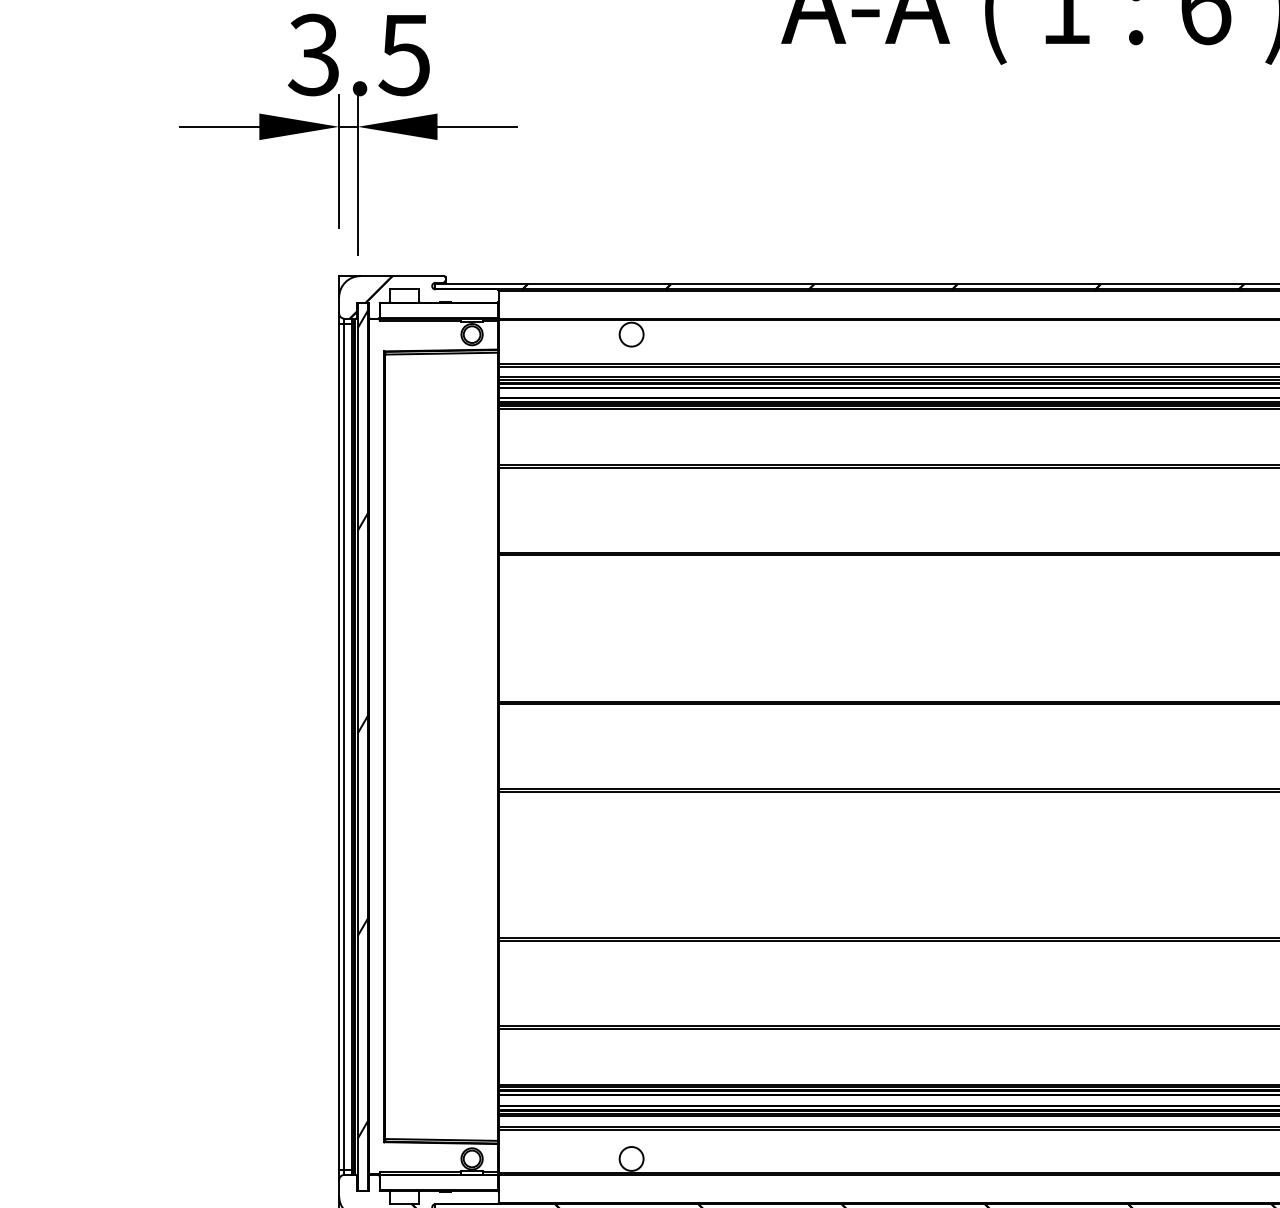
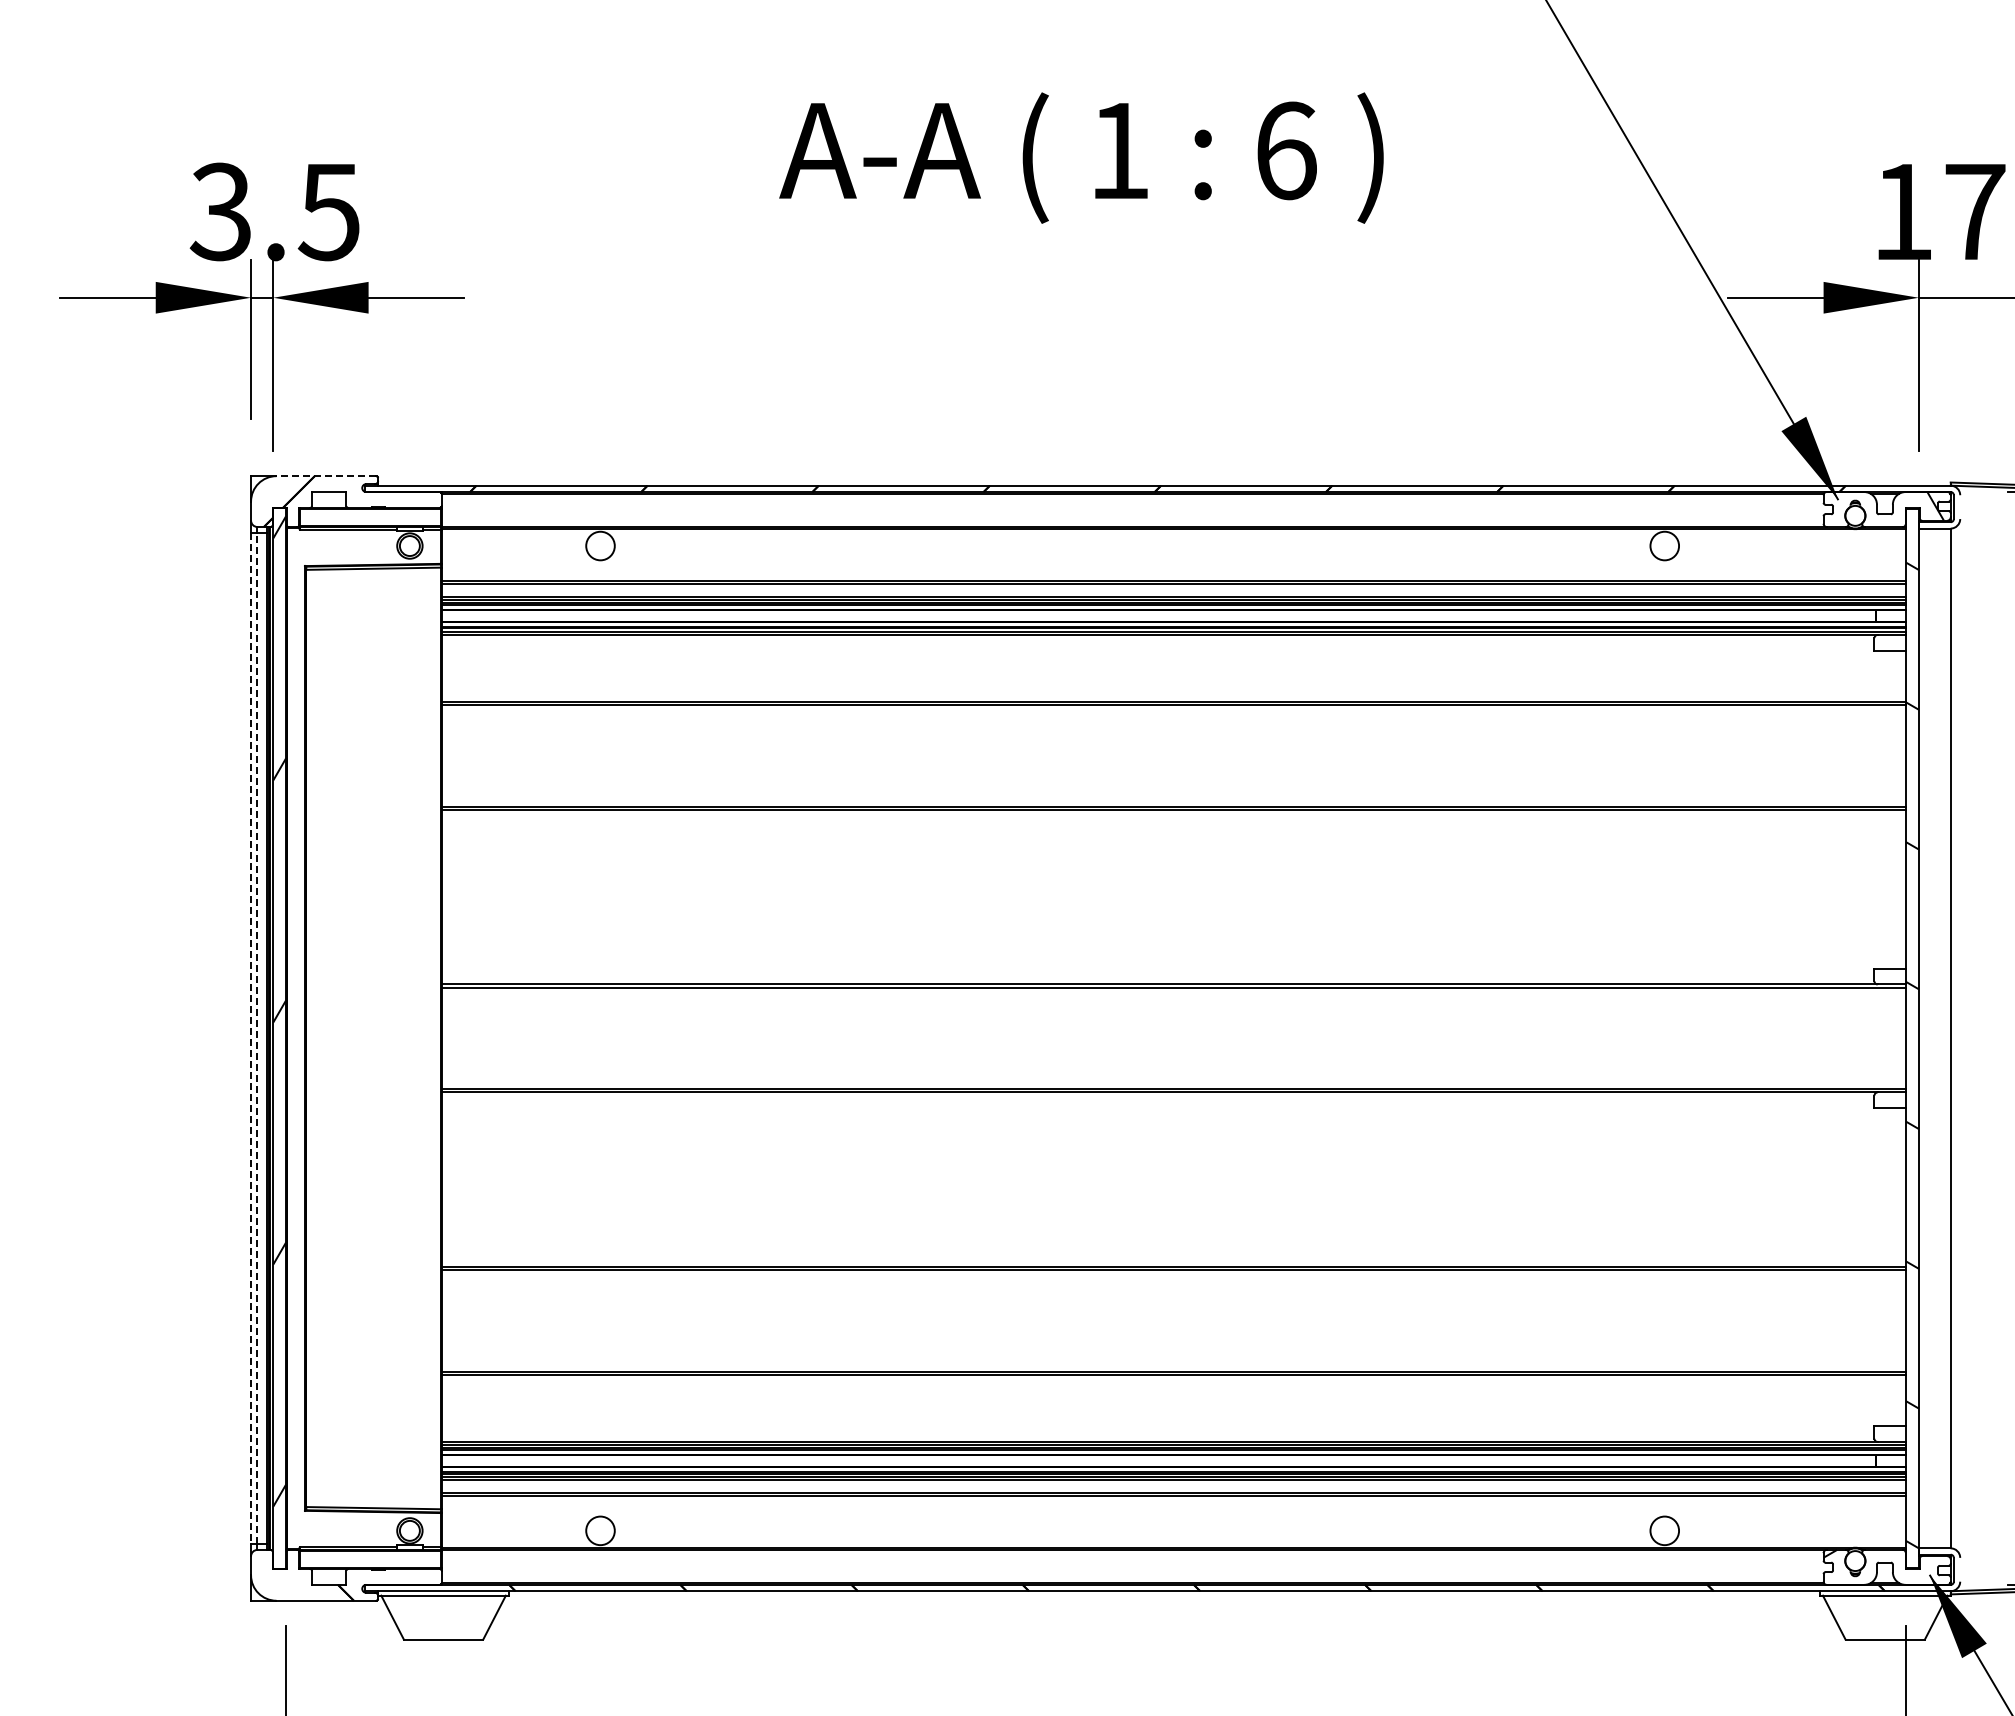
line: (402, 276) -> (326, 476), solid -> dashed
line: (344, 745) -> (257, 1037), solid -> dashed
line: (339, 746) -> (251, 1038), solid -> dashed

